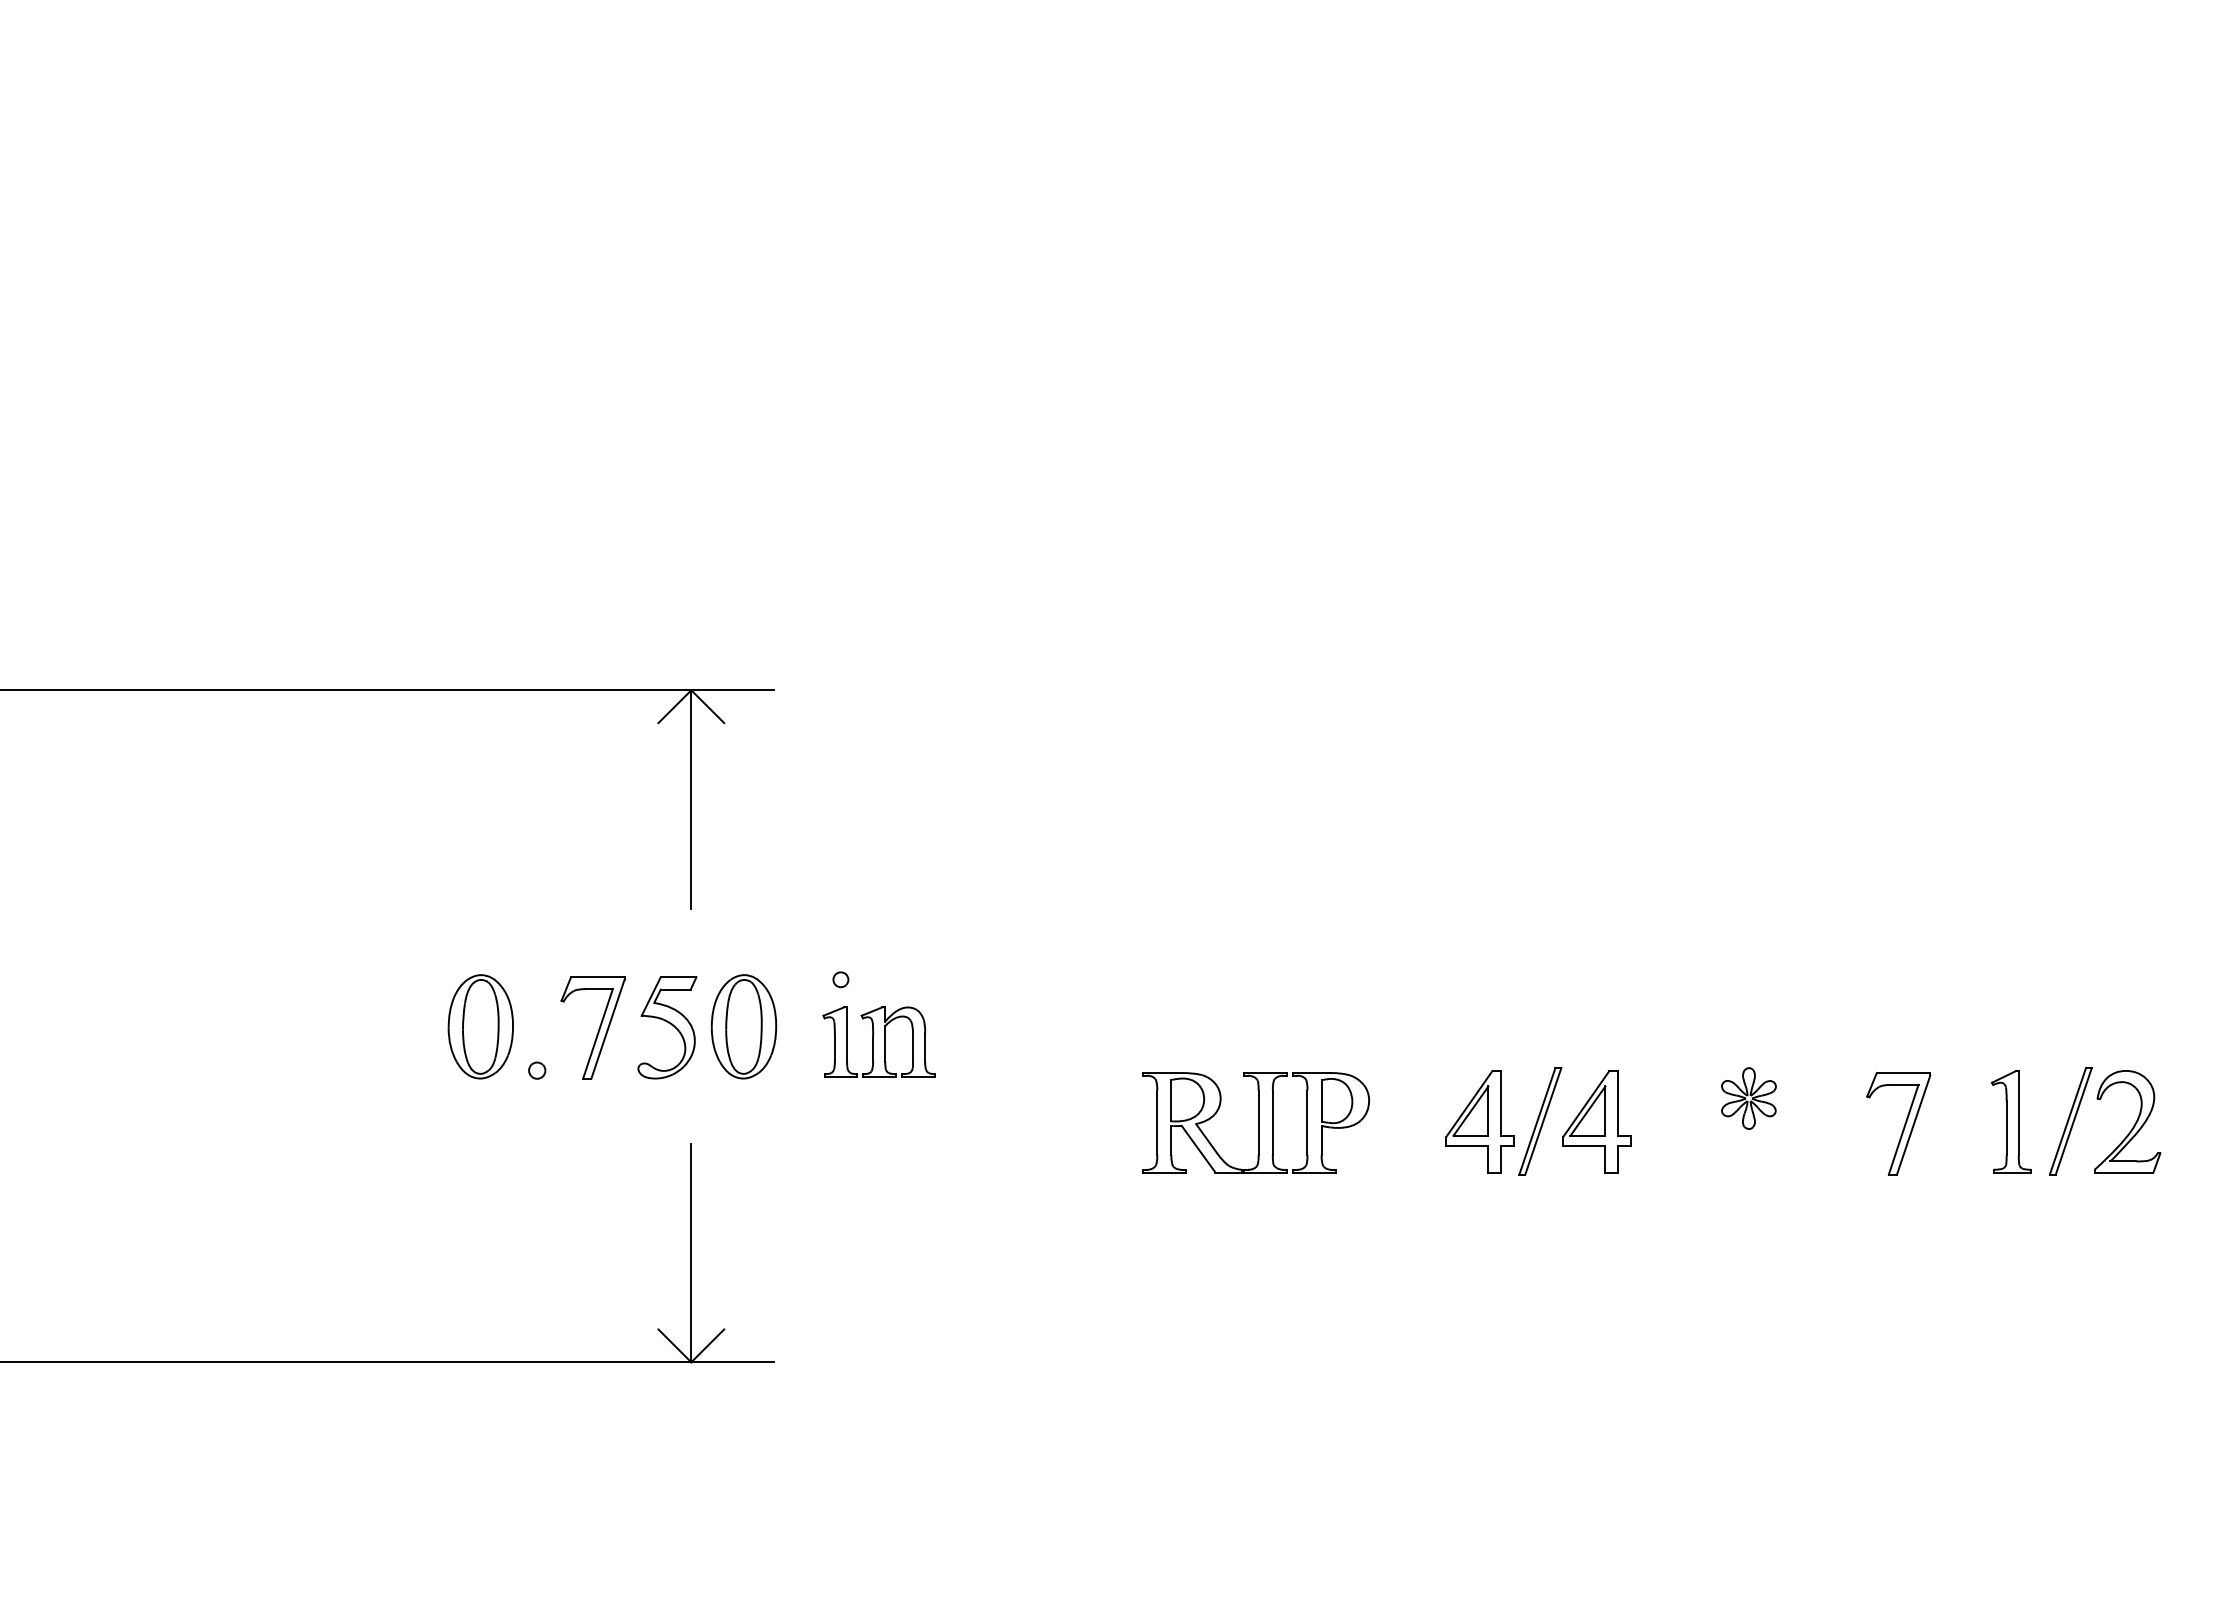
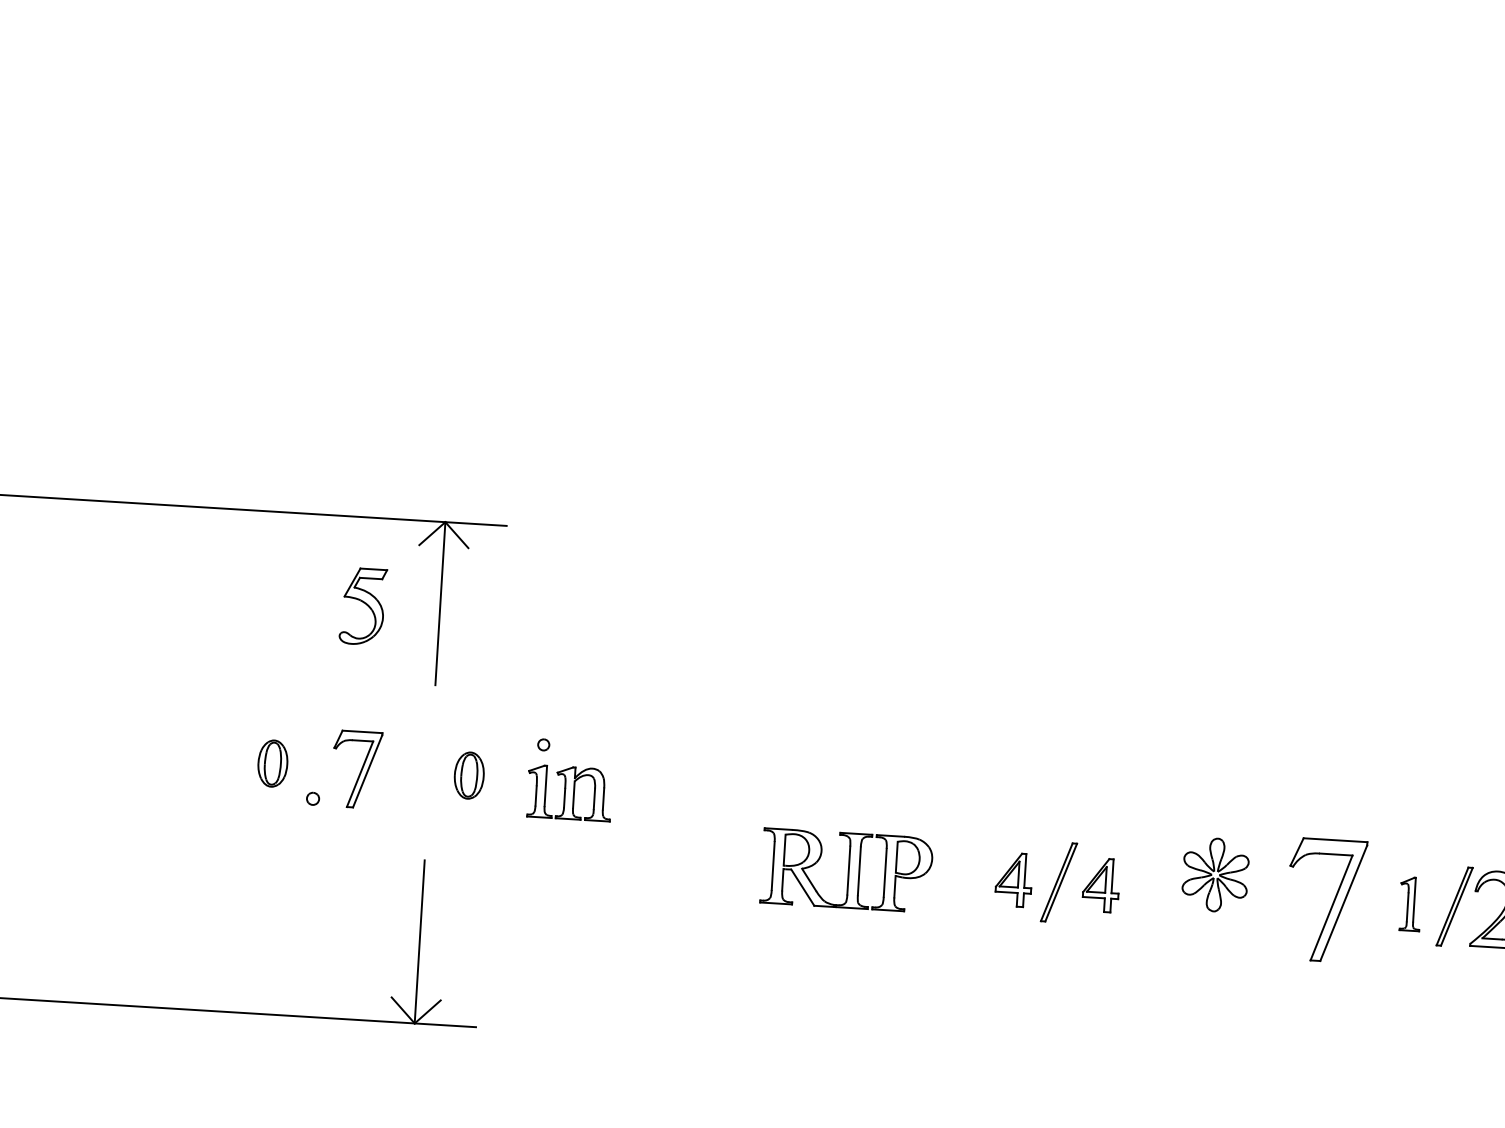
part: (480, 1026) -> (272, 763), size x0.6
part: (743, 1026) -> (468, 775), size x0.6
part: (667, 1027) -> (363, 606), moved
part: (1748, 1098) -> (1215, 874), size x1.6
part: (1479, 1121) -> (1013, 879), size x0.7
part: (1596, 1121) -> (1100, 885), size x0.7
part: (2011, 1121) -> (1410, 904), size x0.7
part: (1898, 1123) -> (1326, 900), size x1.6

